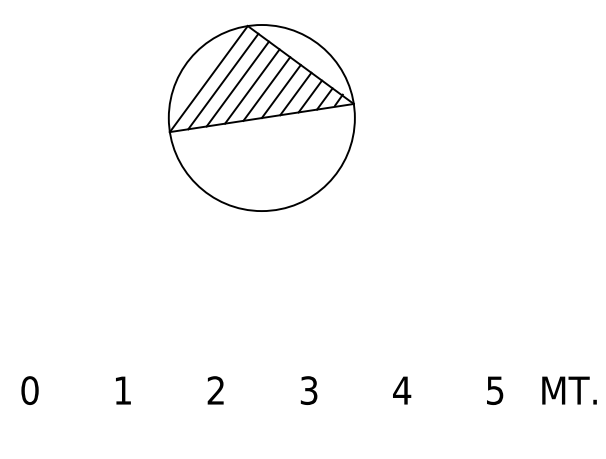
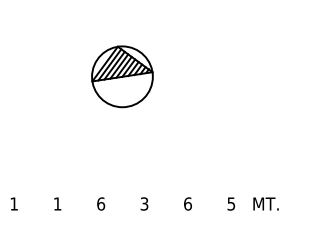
part: (261, 117) -> (122, 76), size x0.7
text: (30, 389) -> (14, 203), 0 -> 1
text: (216, 389) -> (101, 203), 2 -> 6
text: (401, 389) -> (187, 203), 4 -> 6

